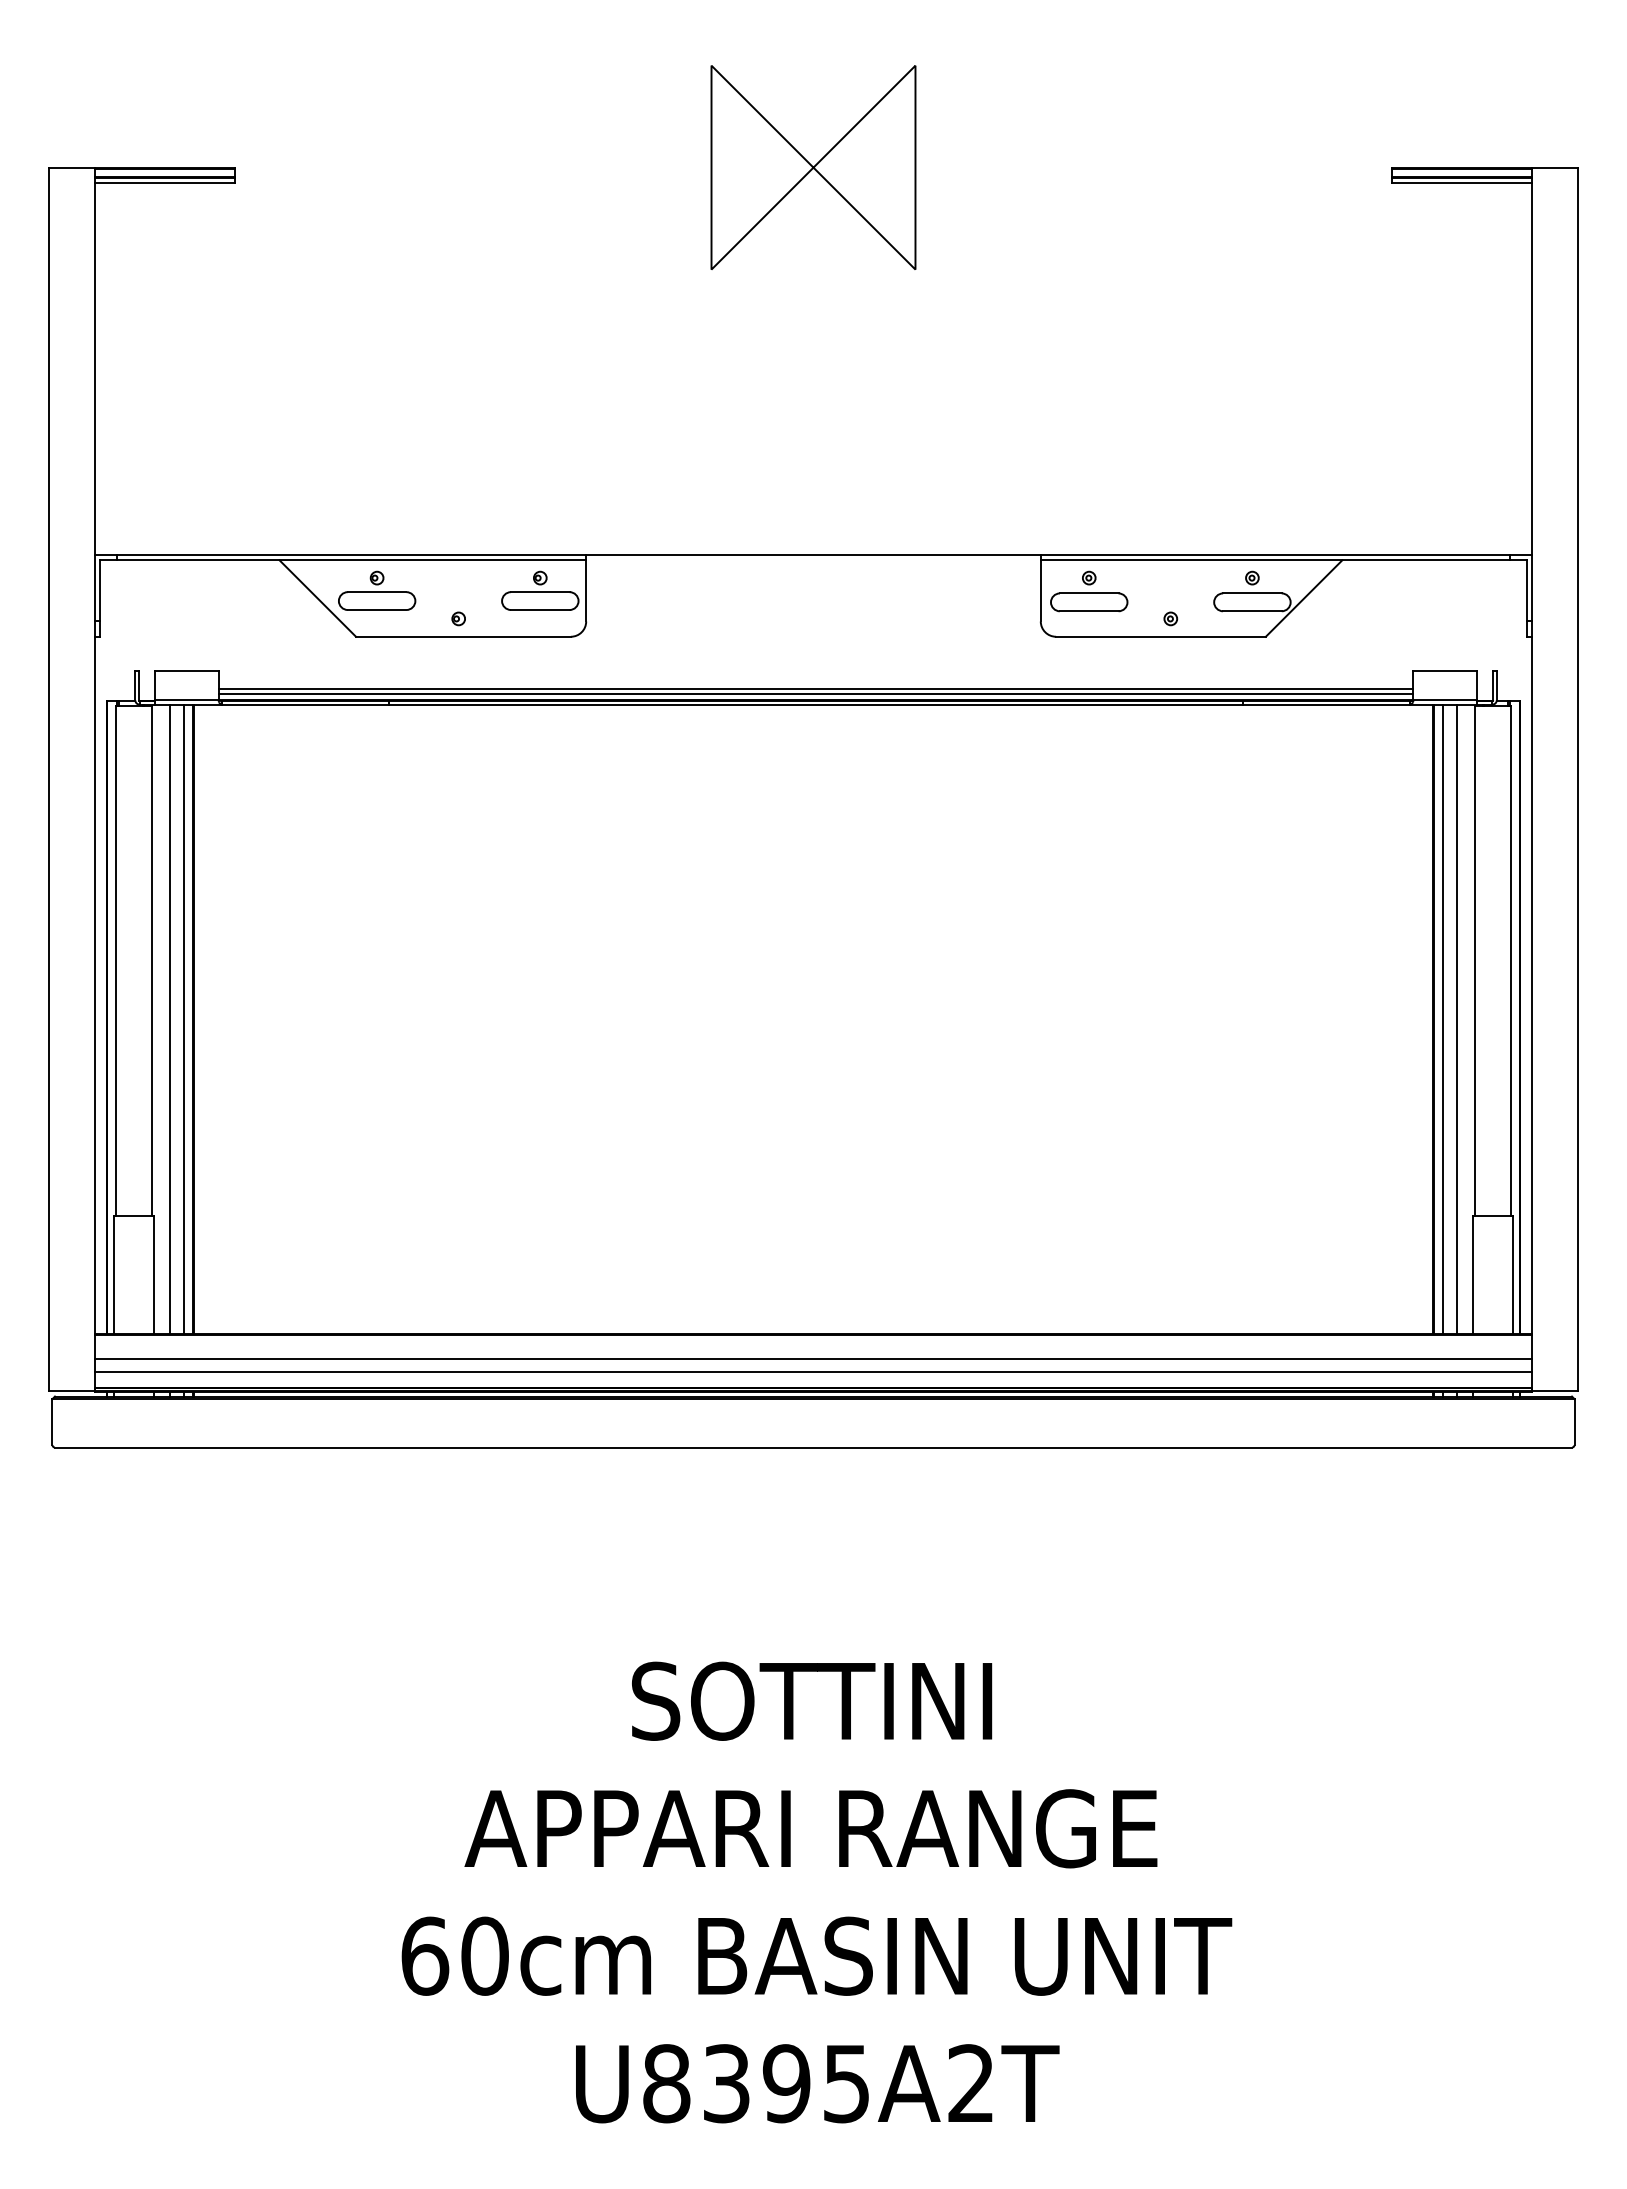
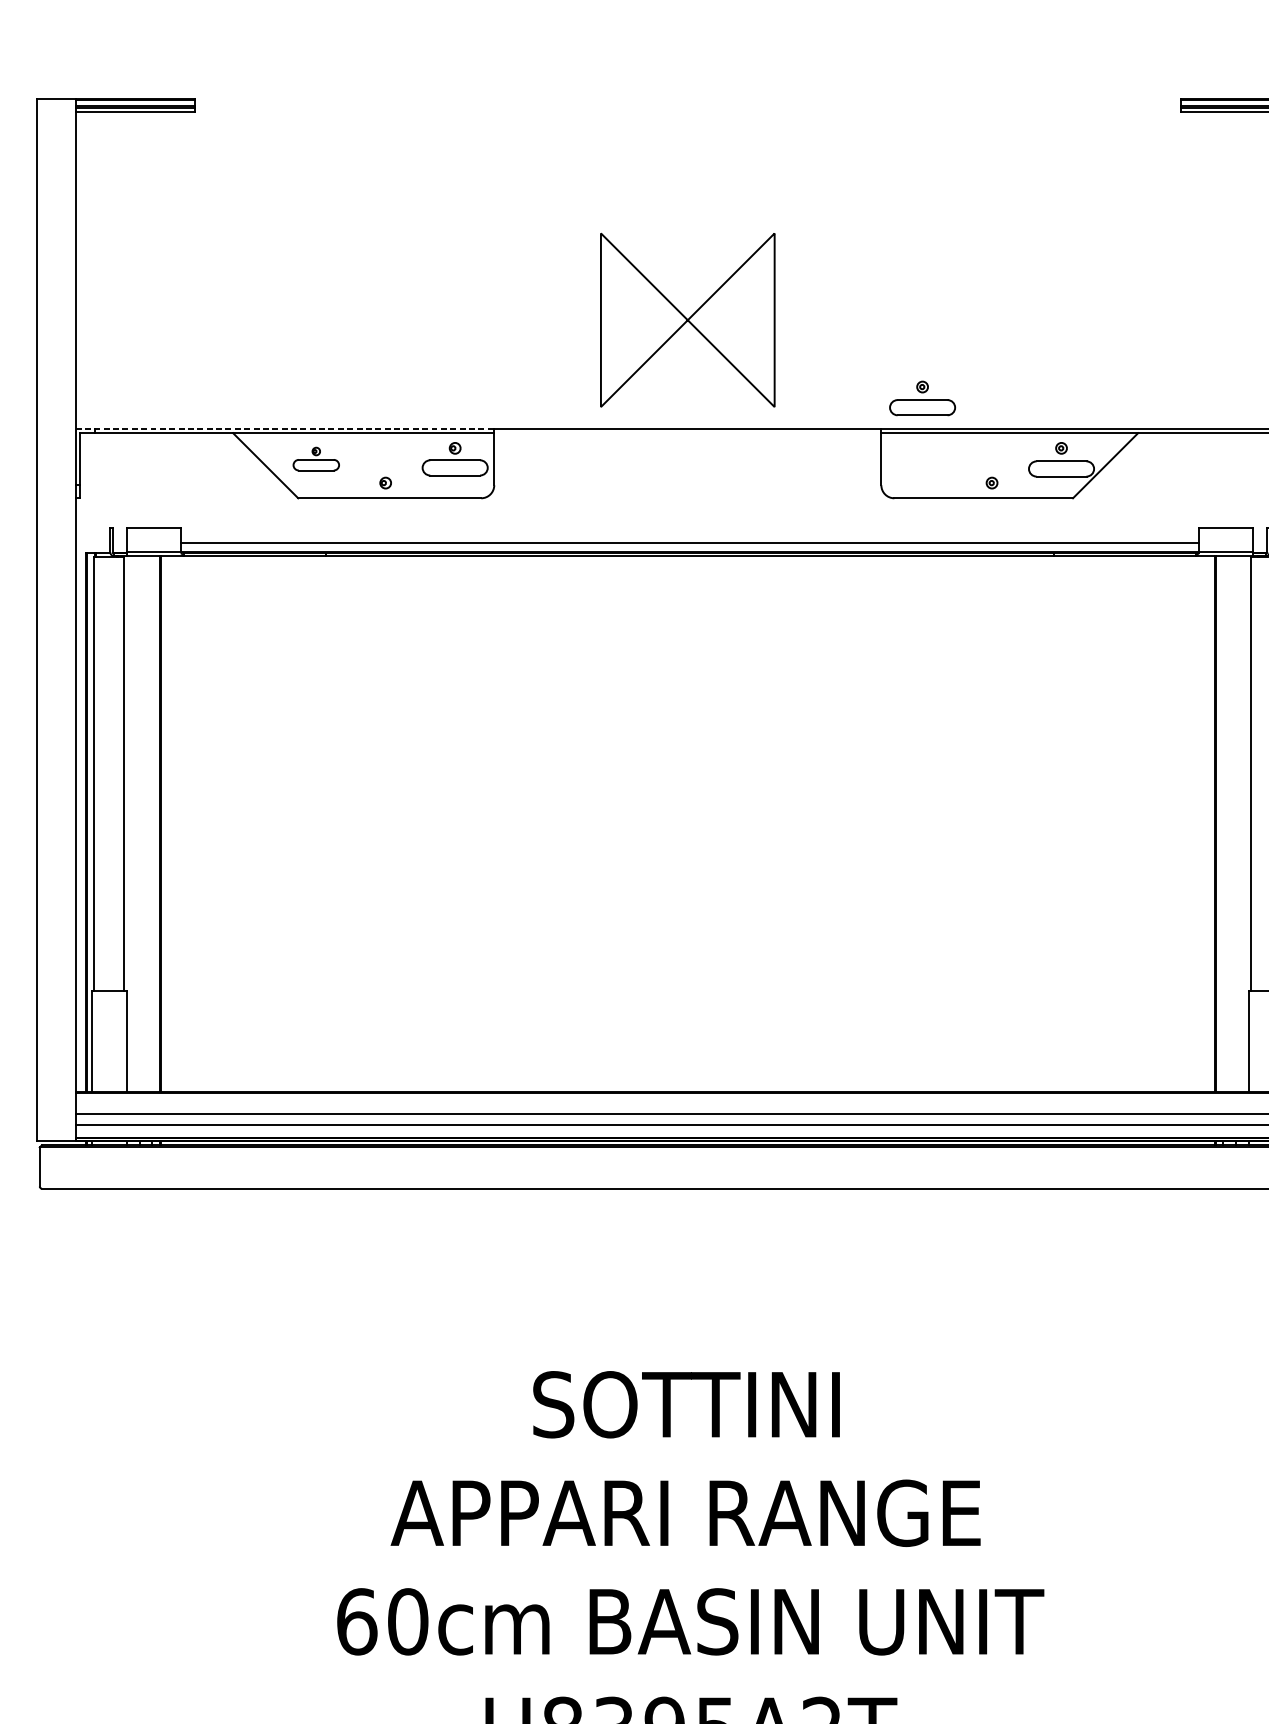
part: (813, 167) -> (687, 320), moved
line: (340, 555) -> (285, 429), solid -> dashed
part: (377, 590) -> (316, 458), size x0.7
part: (1089, 591) -> (922, 398), moved
line: (815, 693) -> (689, 546), removed
line: (169, 1019) -> (139, 824), removed
line: (184, 1019) -> (152, 824), removed
line: (1442, 1019) -> (1223, 824), removed
line: (1457, 1019) -> (1236, 824), removed

